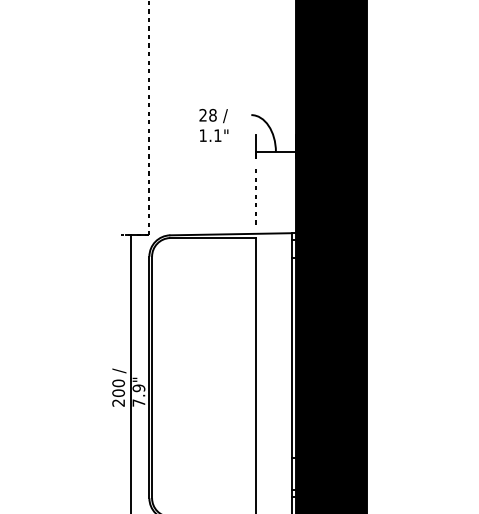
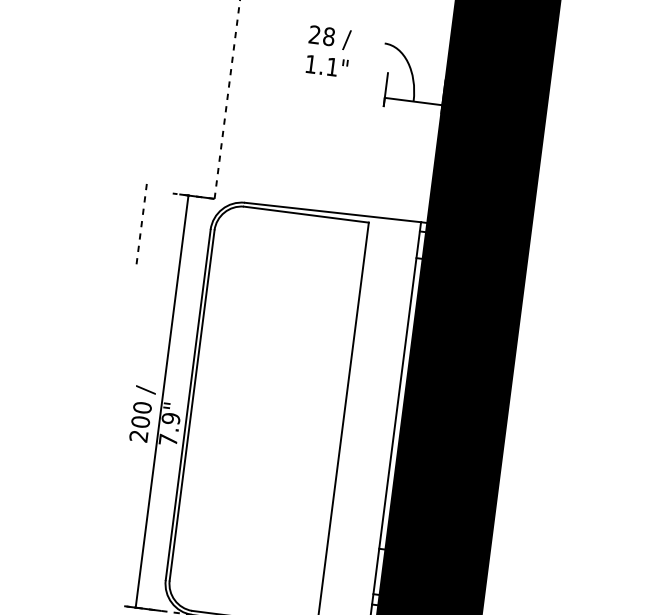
line: (255, 196) -> (140, 223), moved

